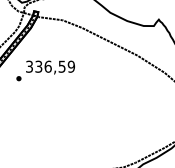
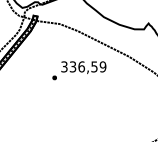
text: (45, 70) -> (79, 70), moved

